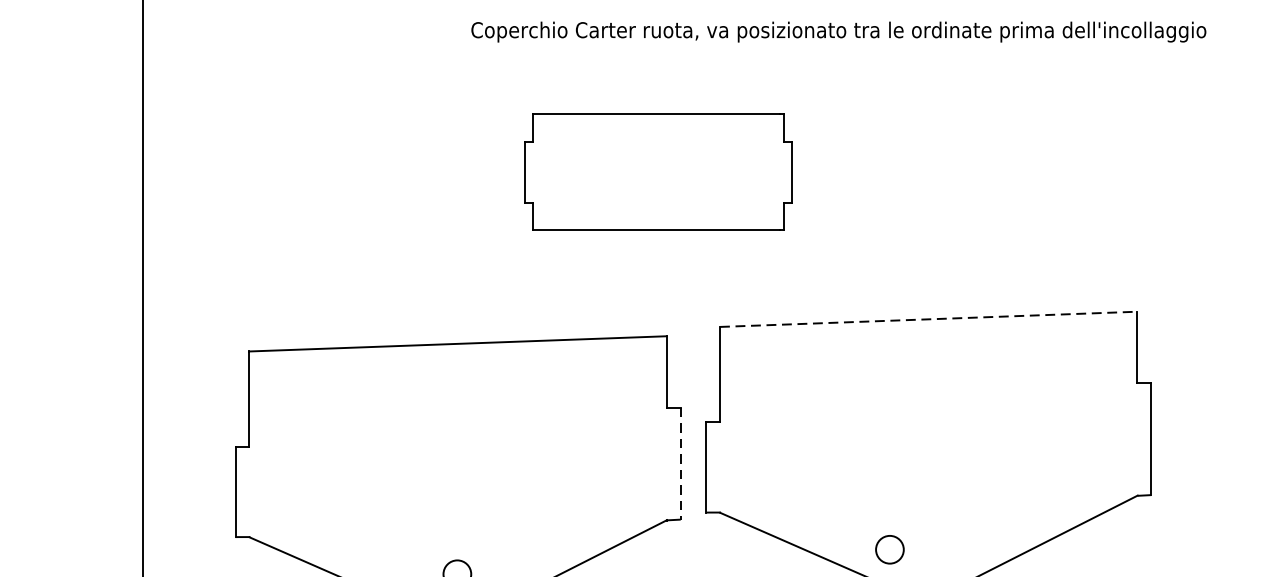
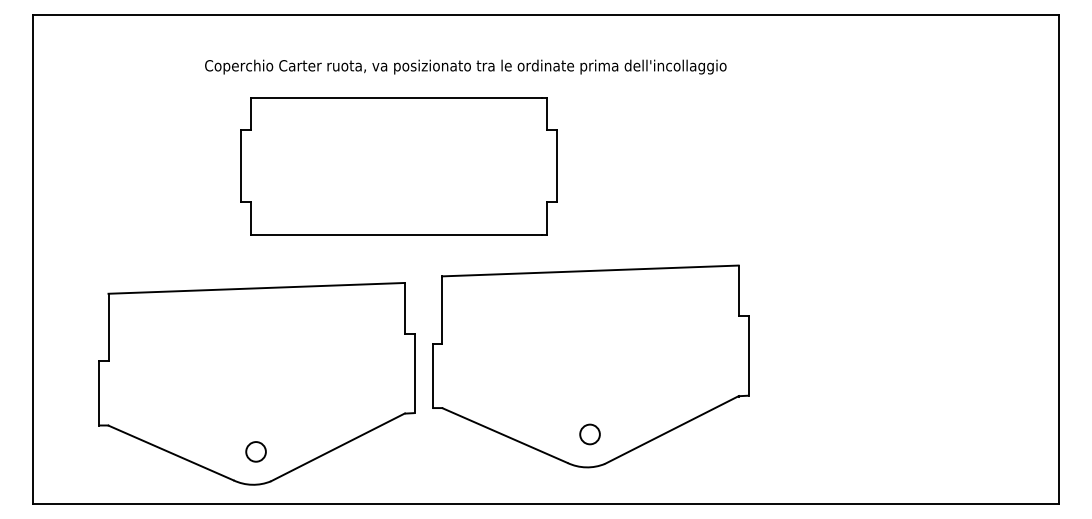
text: (838, 31) -> (465, 66), moved
part: (658, 172) -> (398, 166), size x1.67
line: (930, 318) -> (591, 270), dashed -> solid
line: (680, 463) -> (414, 373), dashed -> solid
circle: (889, 549) -> (589, 434), moved

